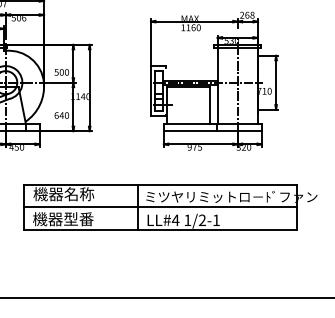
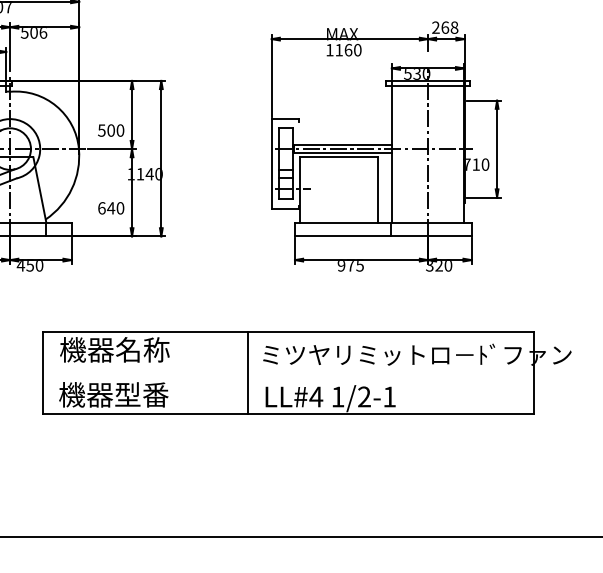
line: (160, 207) -> (288, 373), removed

